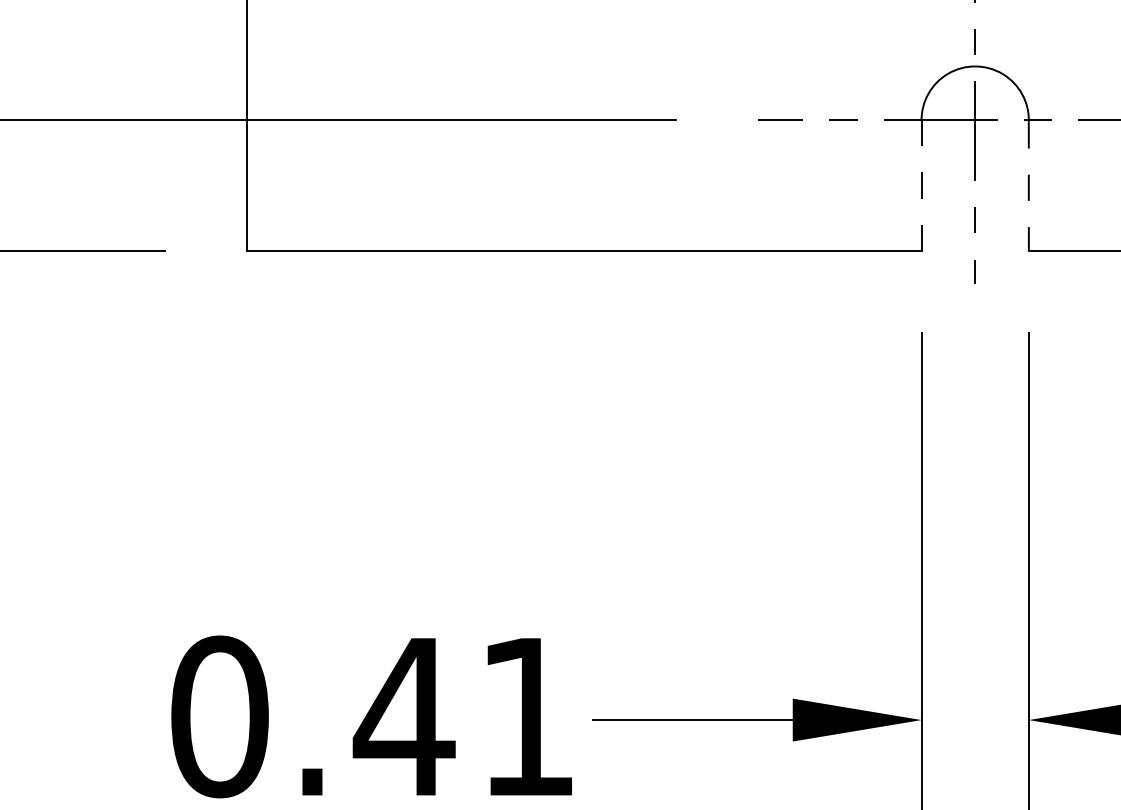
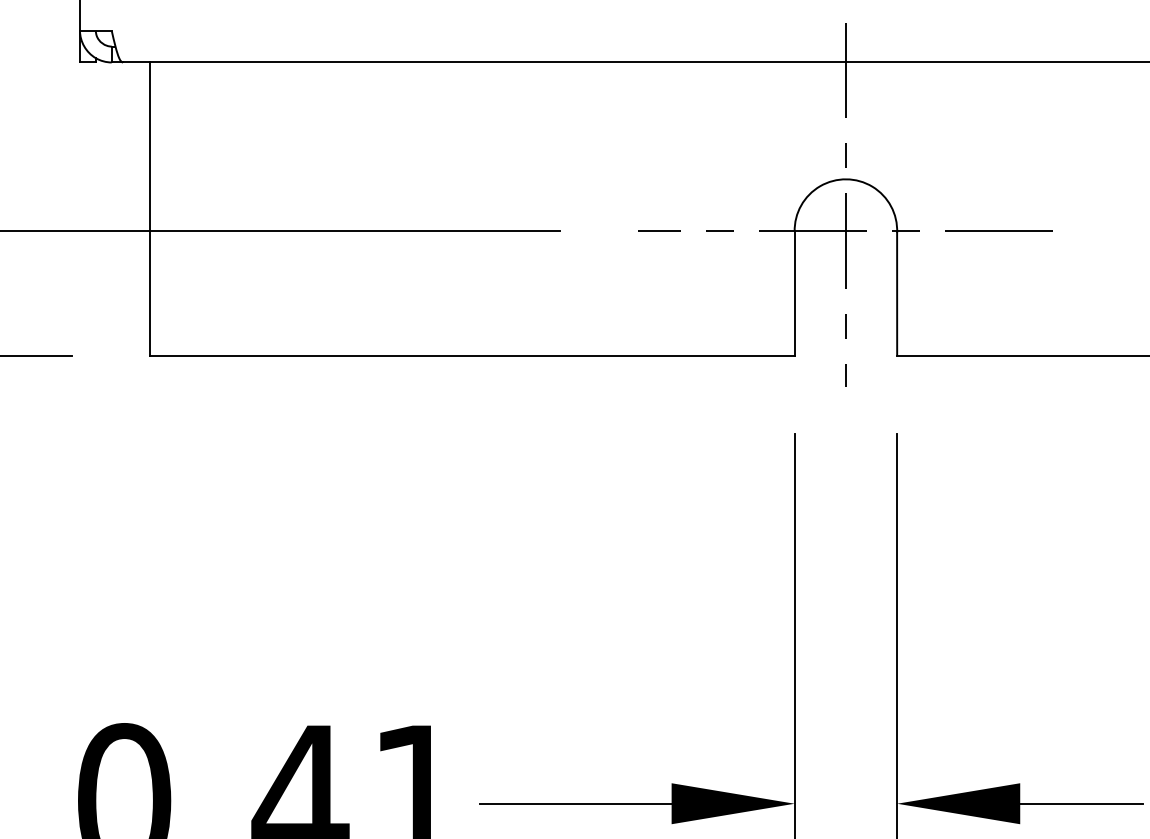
line: (921, 185) -> (794, 293), dashed -> solid
line: (1029, 187) -> (897, 294), dashed -> solid

